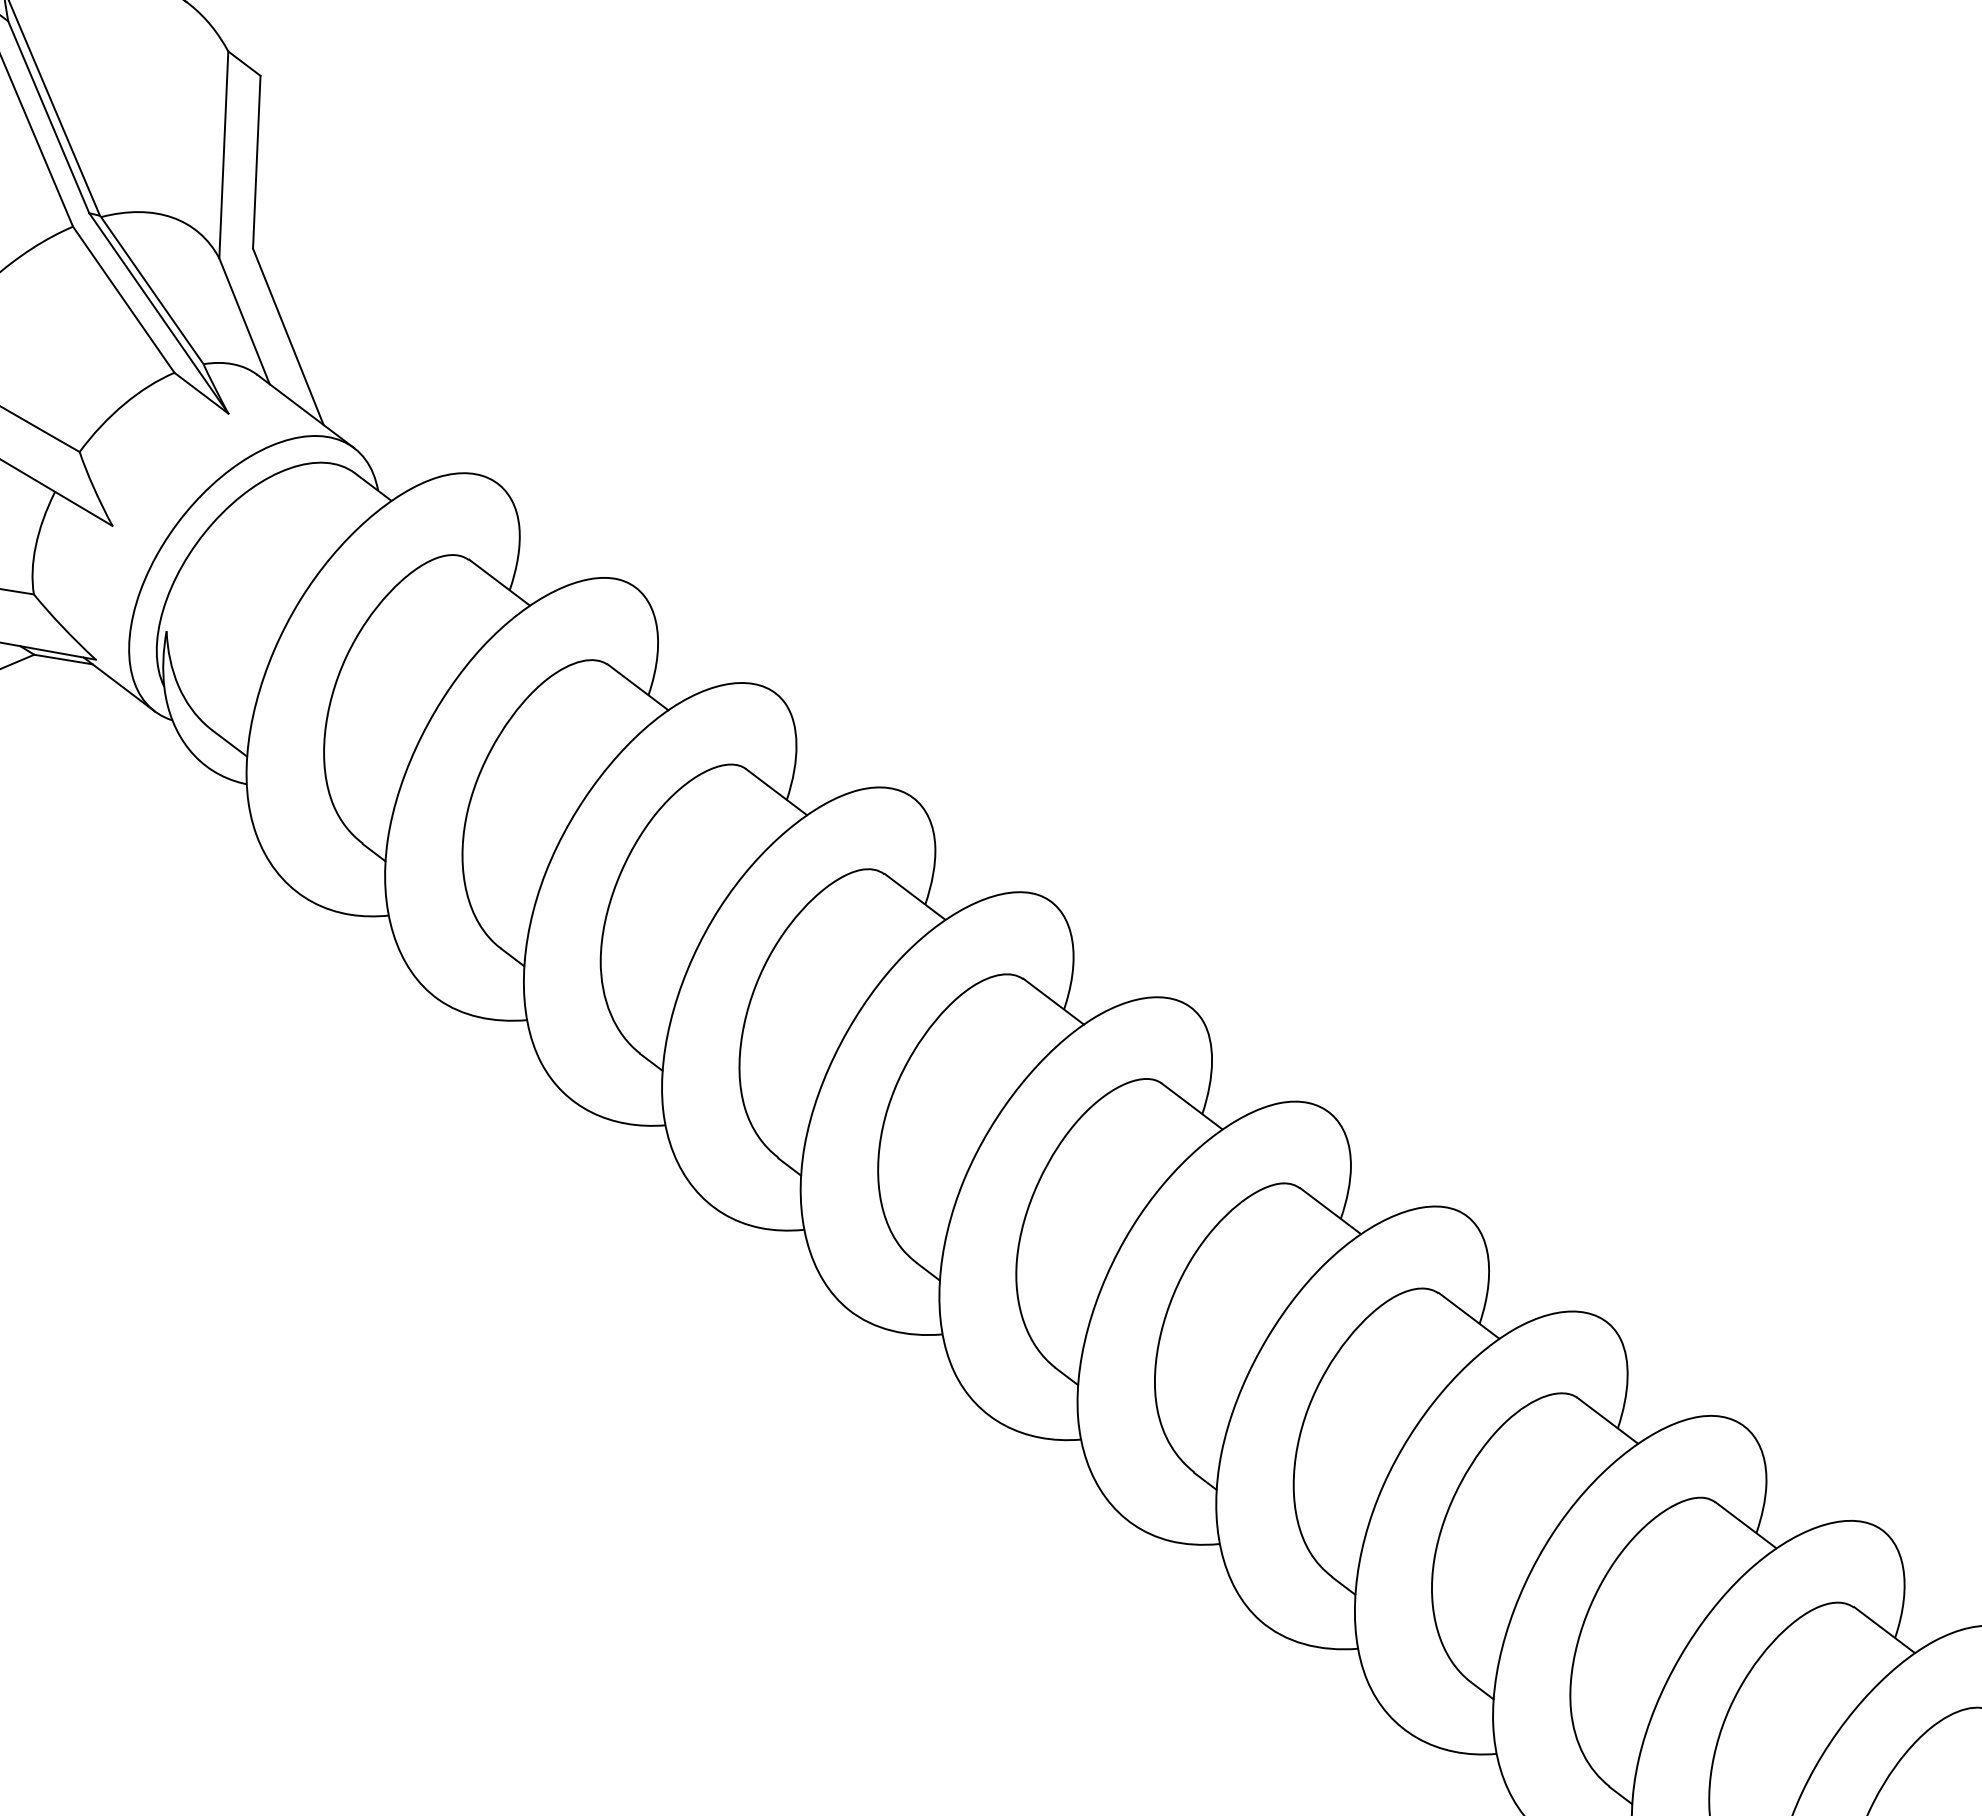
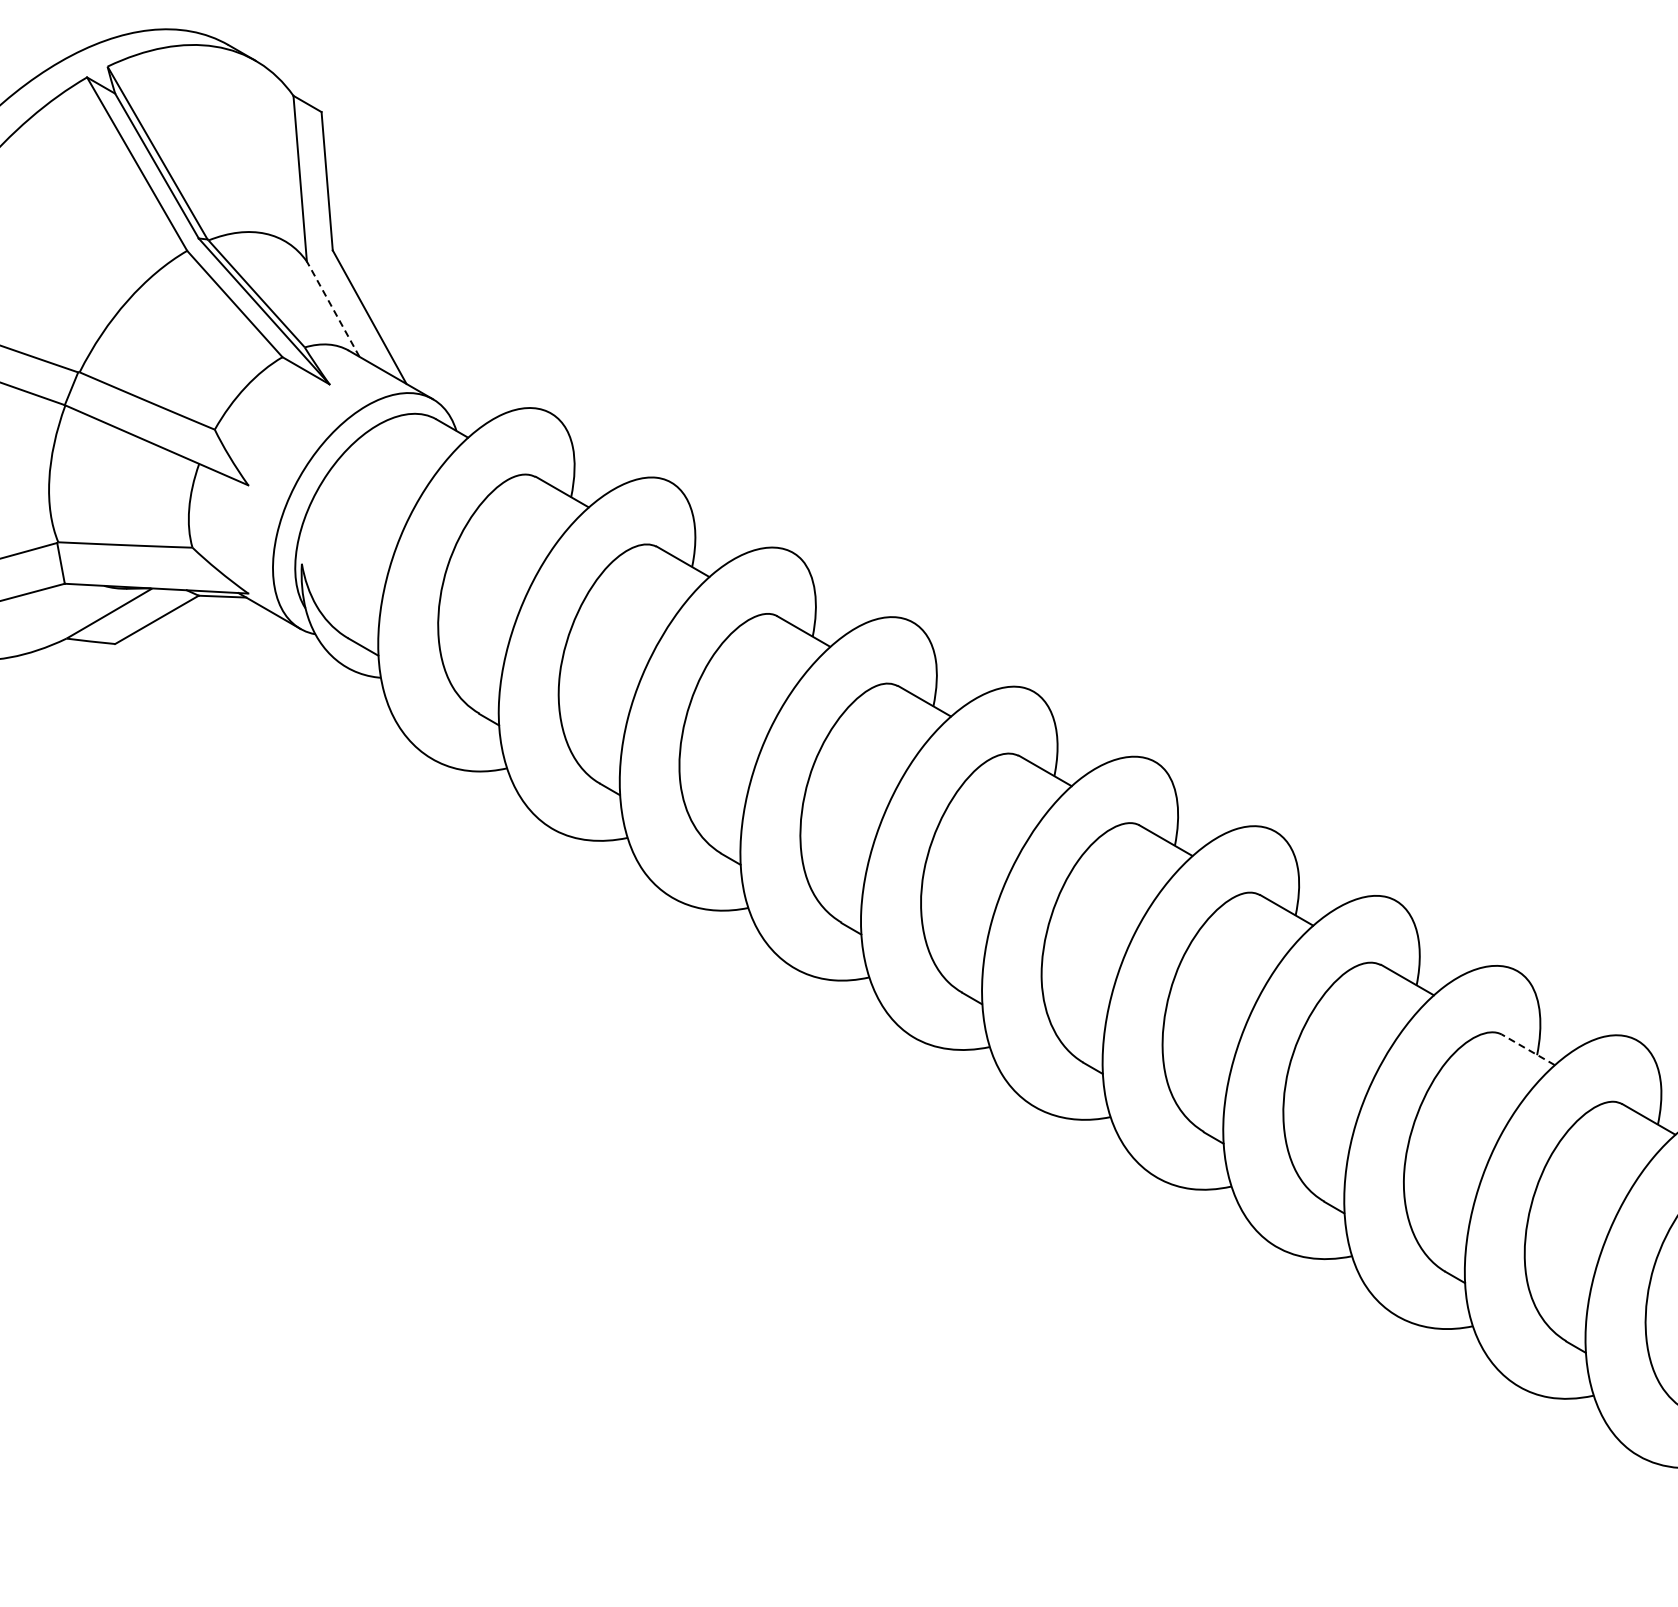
line: (243, 320) -> (332, 308), solid -> dashed
line: (1608, 1420) -> (1528, 1049), solid -> dashed

